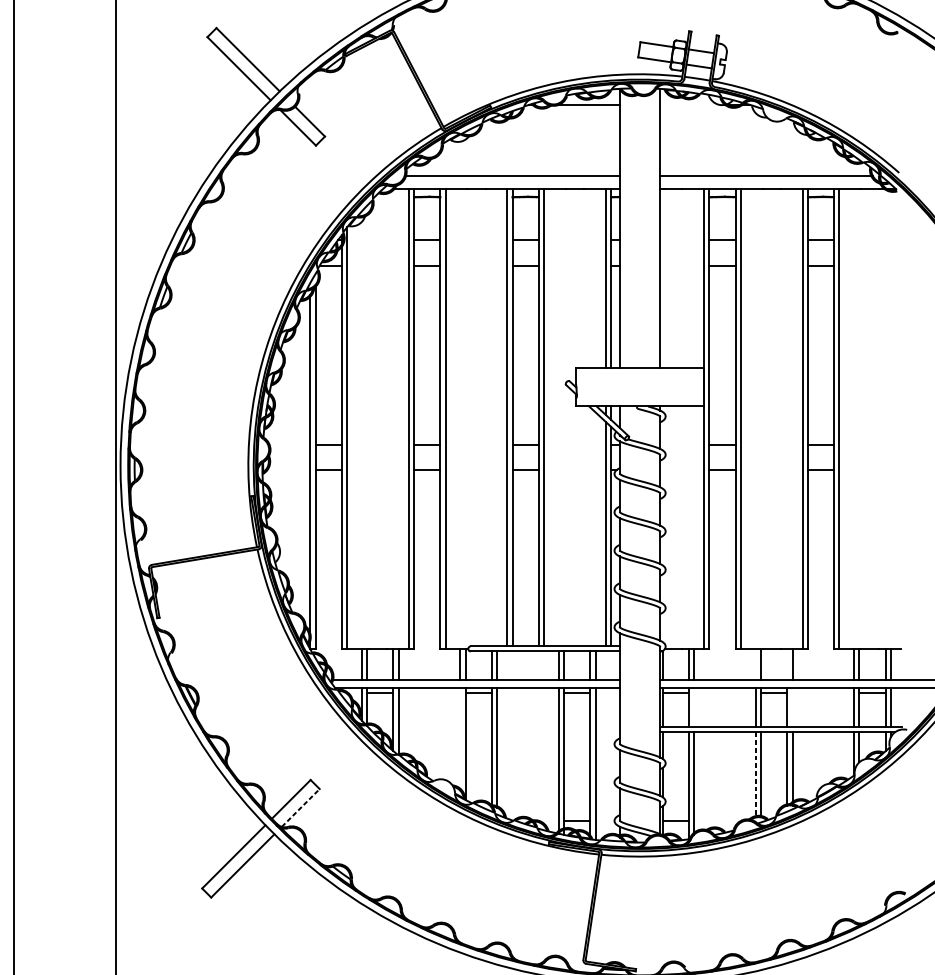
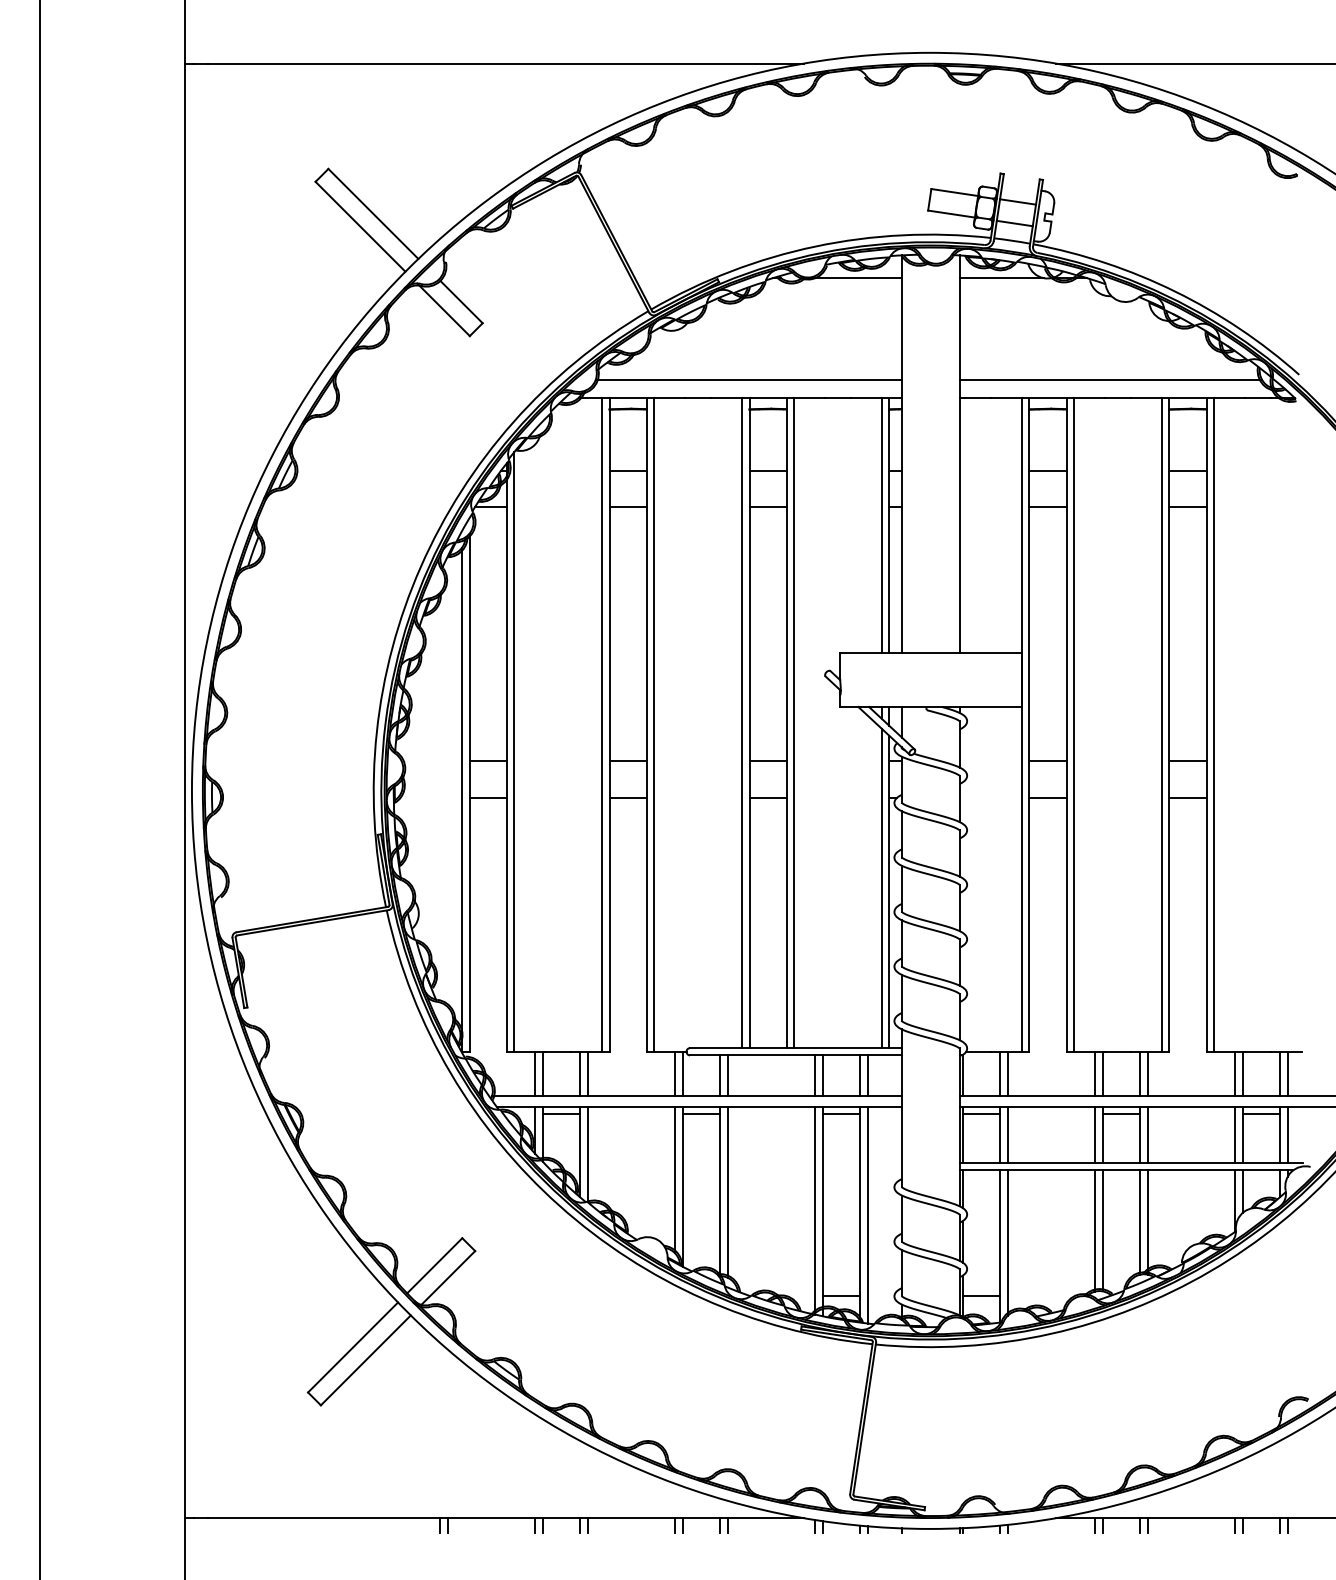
line: (689, 105) -> (1001, 278), added
line: (755, 664) -> (1095, 1074), added
line: (786, 664) -> (1139, 1074), added
line: (694, 707) -> (1007, 1135), added
line: (792, 707) -> (1147, 1135), added
line: (460, 739) -> (675, 1180), added
line: (755, 775) -> (1095, 1231), dashed -> solid
line: (300, 807) -> (448, 1277), dashed -> solid

